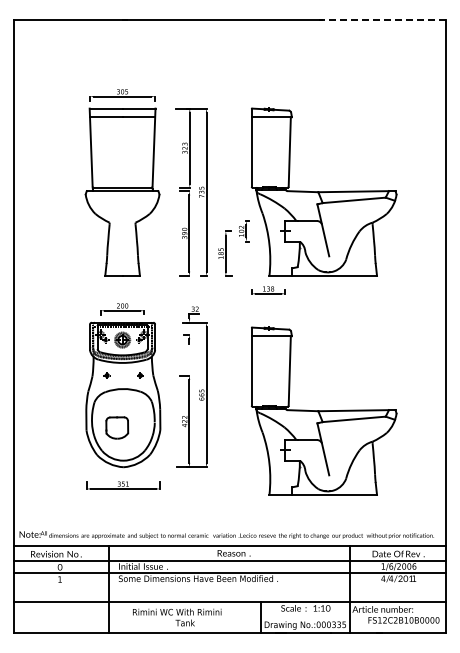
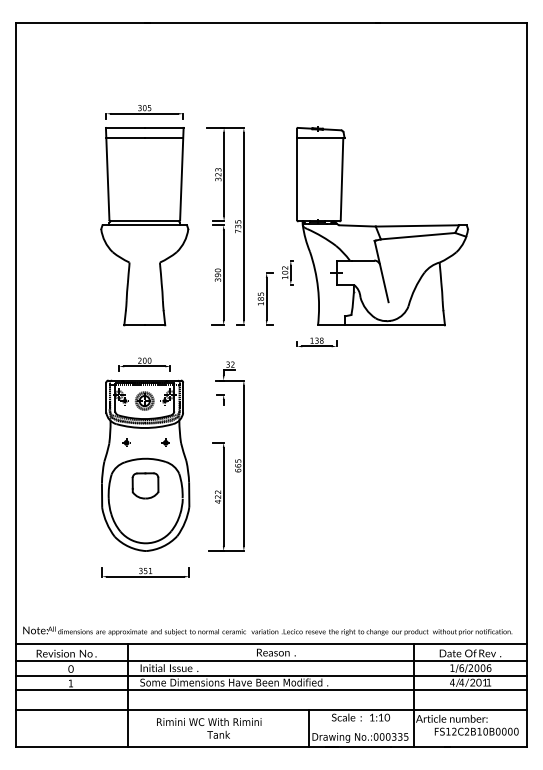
line: (382, 19) -> (451, 22), dashed -> solid
part: (324, 410) -> (383, 484), removed
part: (117, 427) -> (145, 485), moved
line: (229, 584) -> (270, 689), added

